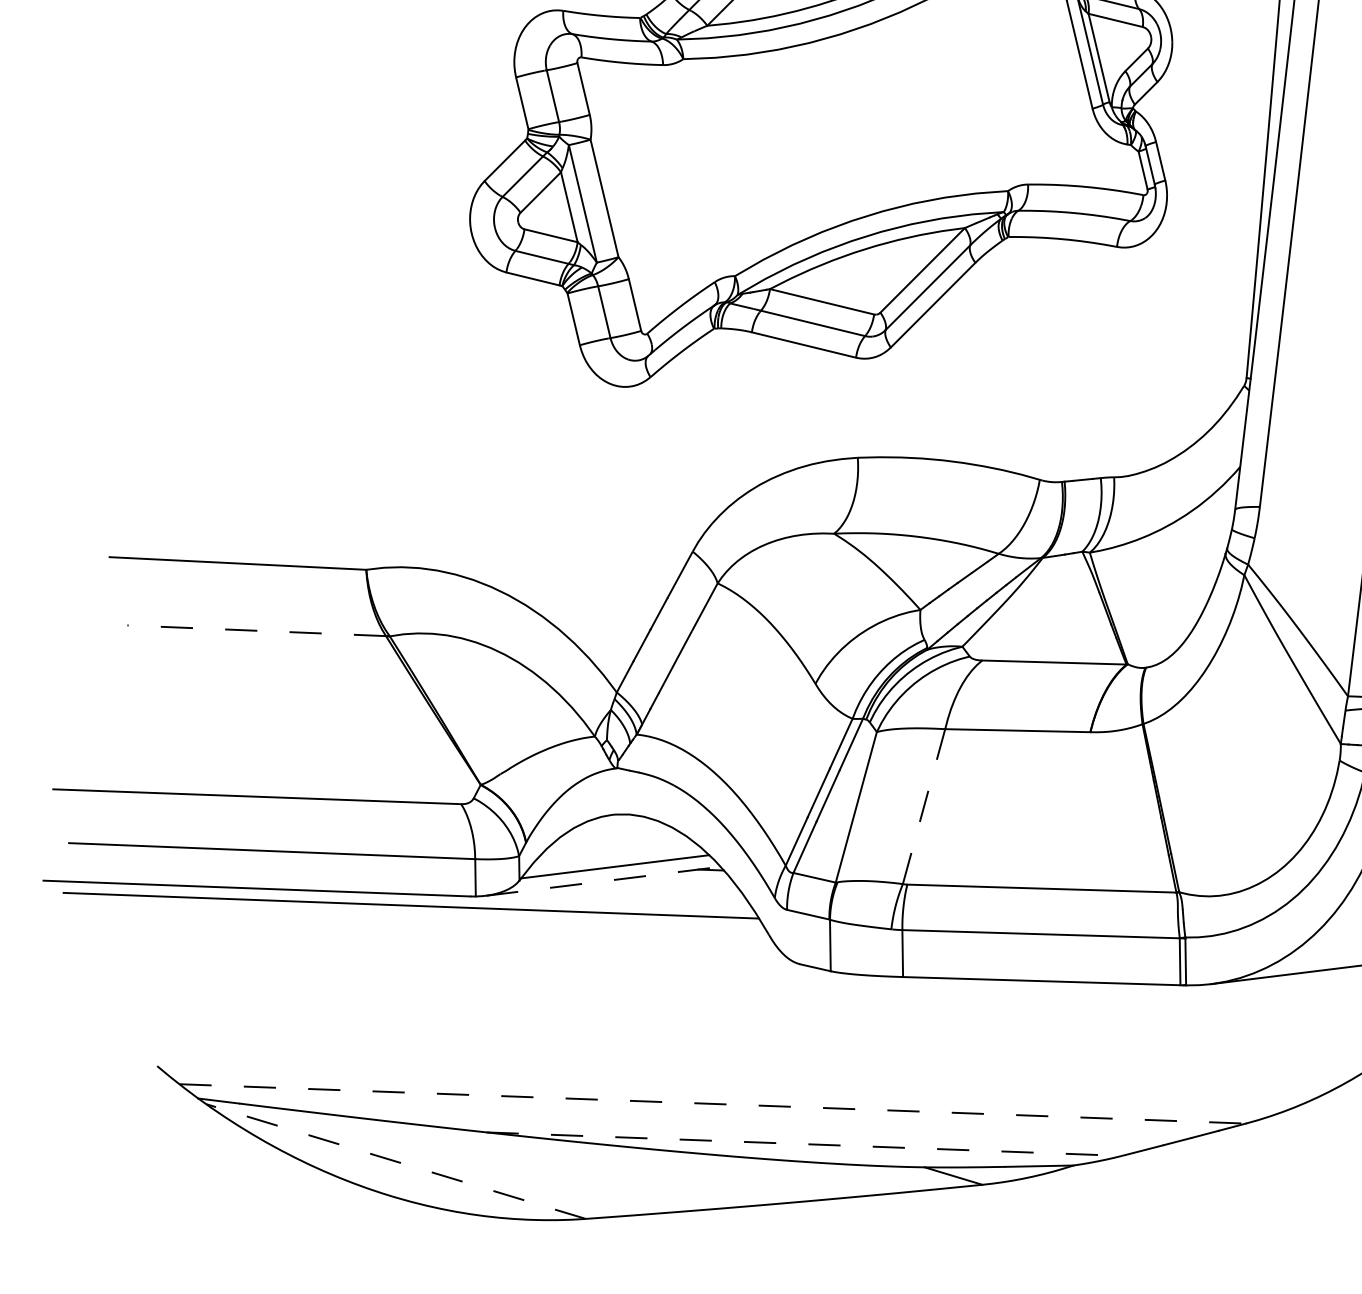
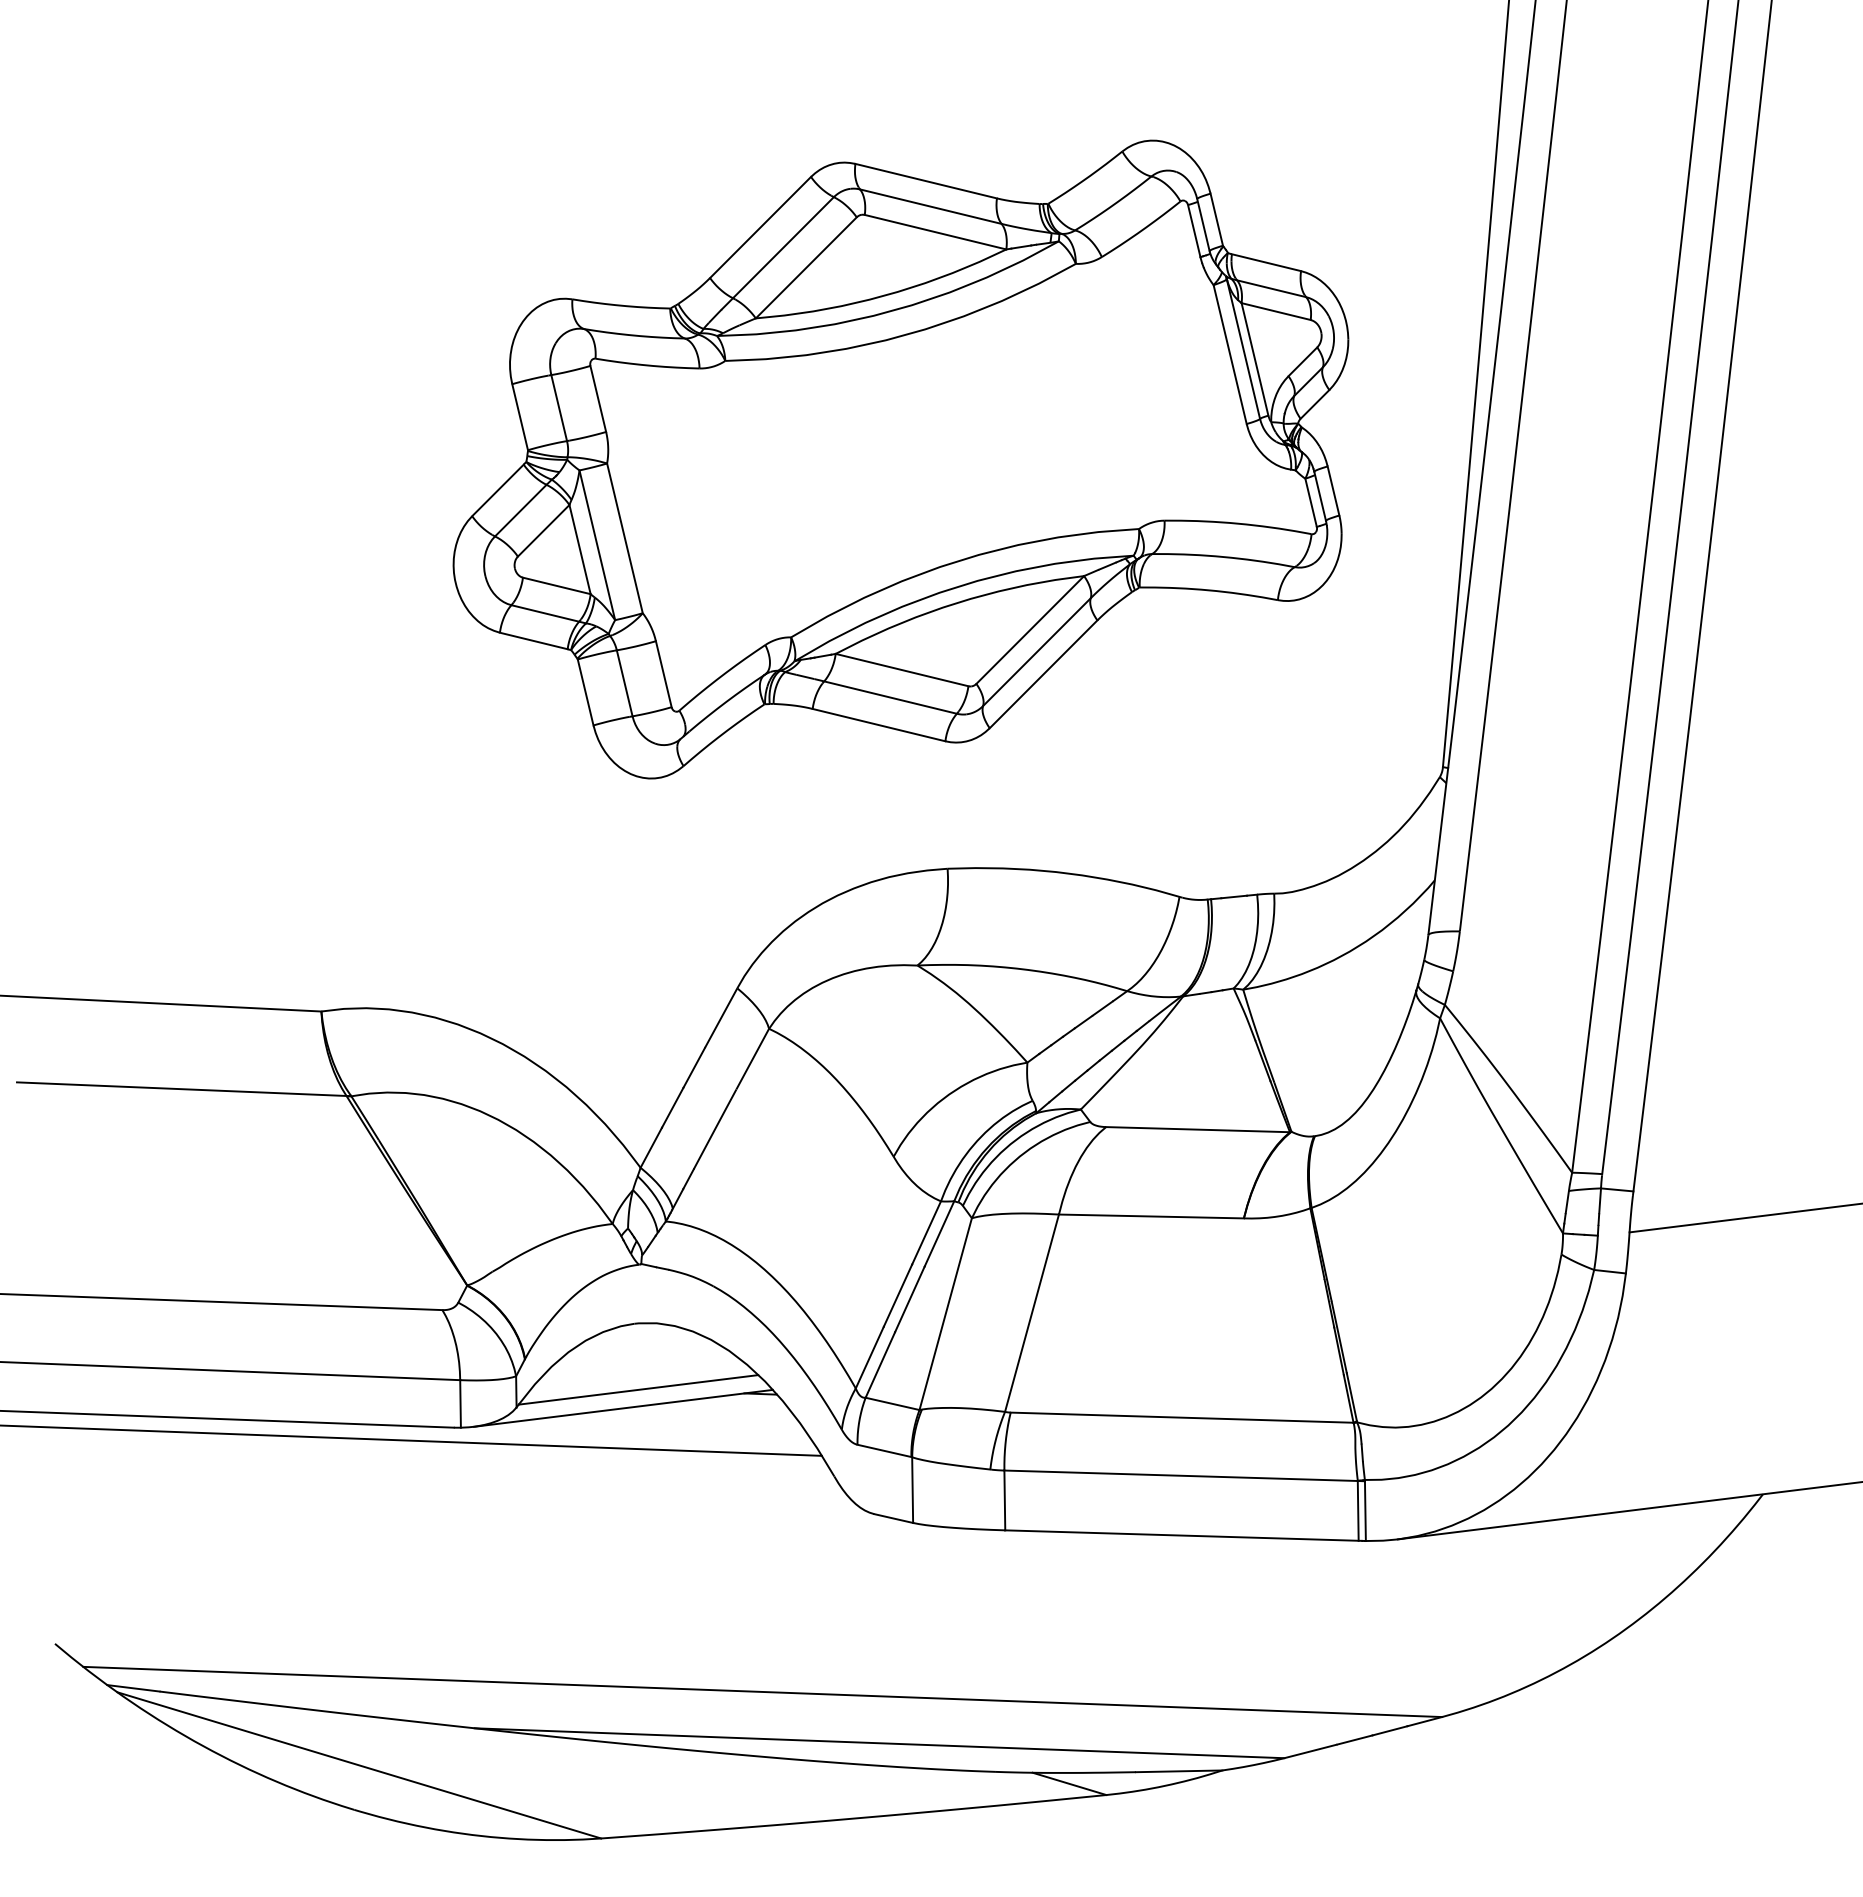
line: (256, 631) -> (181, 1089), dashed -> solid
line: (924, 806) -> (1032, 1312), dashed -> solid
line: (603, 881) -> (623, 1408), dashed -> solid
line: (712, 1103) -> (762, 1691), dashed -> solid
line: (804, 1144) -> (879, 1743), dashed -> solid
line: (396, 1161) -> (359, 1765), dashed -> solid

